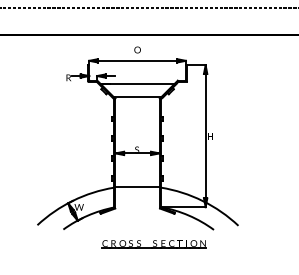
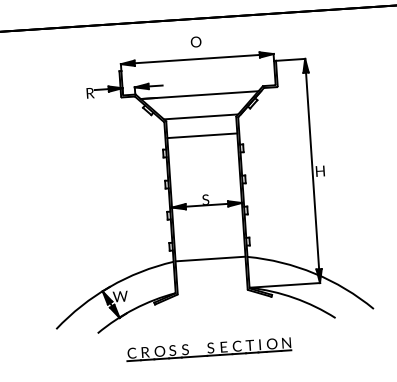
line: (137, 109) -> (202, 135), added
part: (153, 244) -> (208, 349), moved

